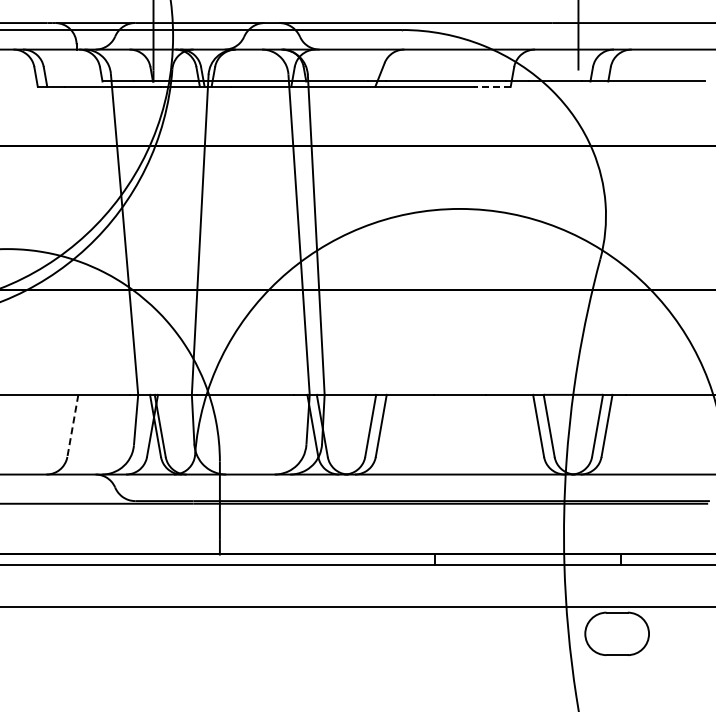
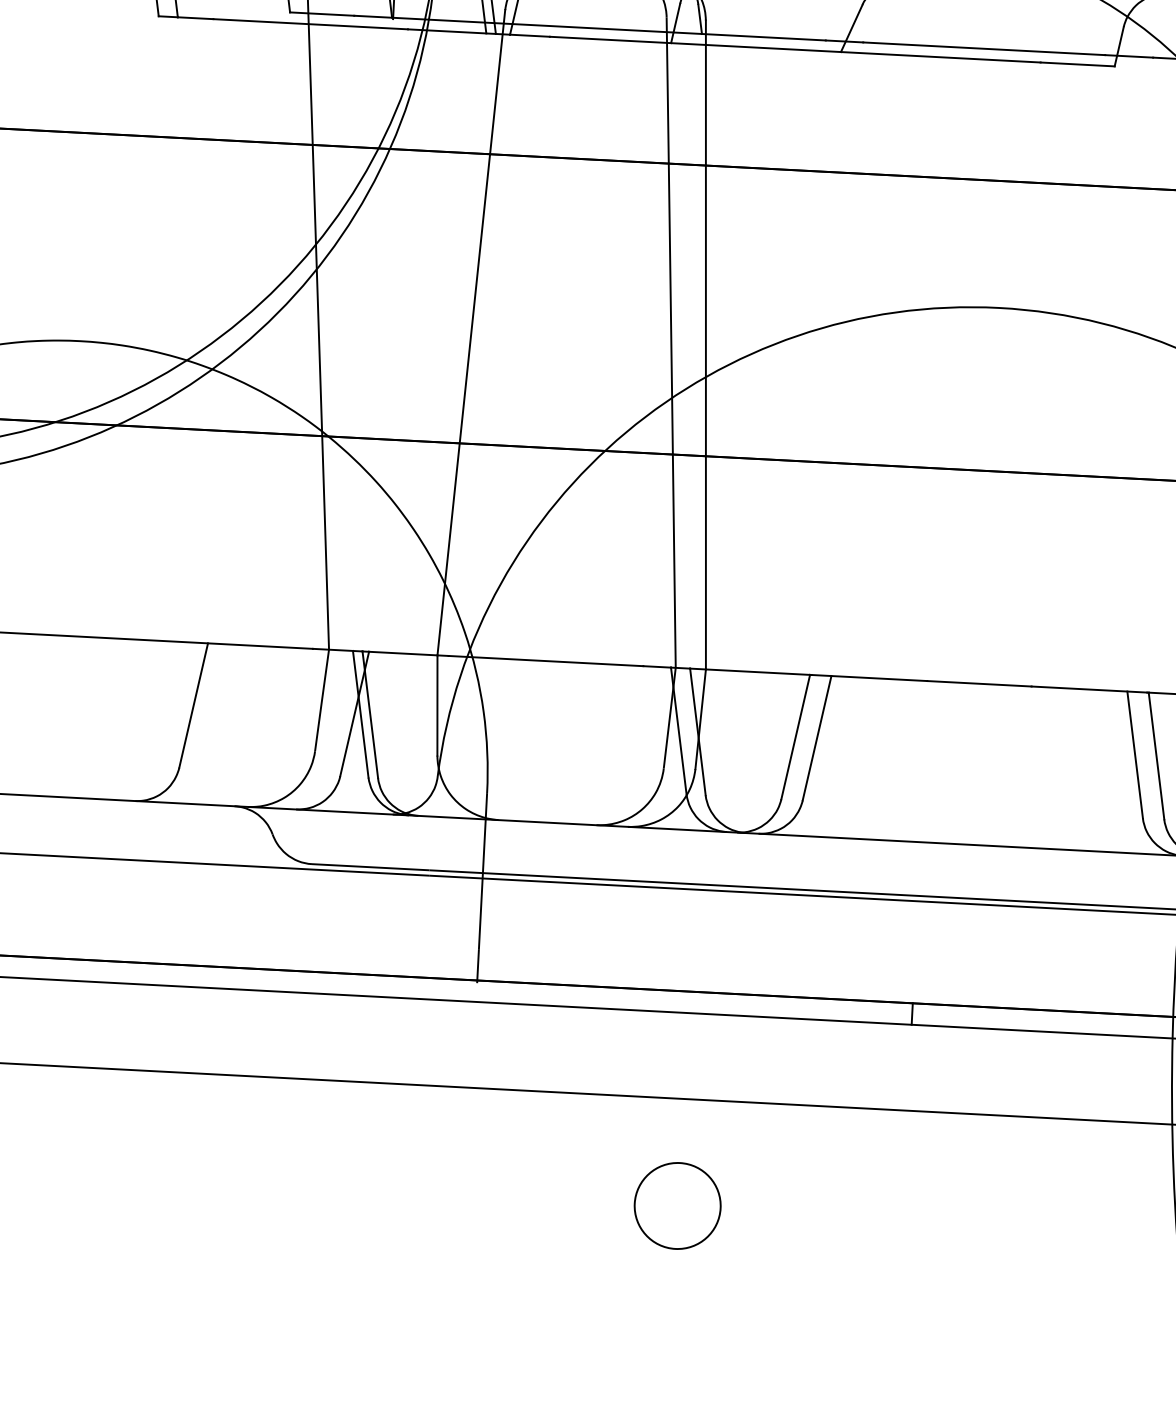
line: (491, 86) -> (1075, 63), dashed -> solid
line: (72, 425) -> (192, 704), dashed -> solid
circle: (324, 660) -> (677, 1206), added

